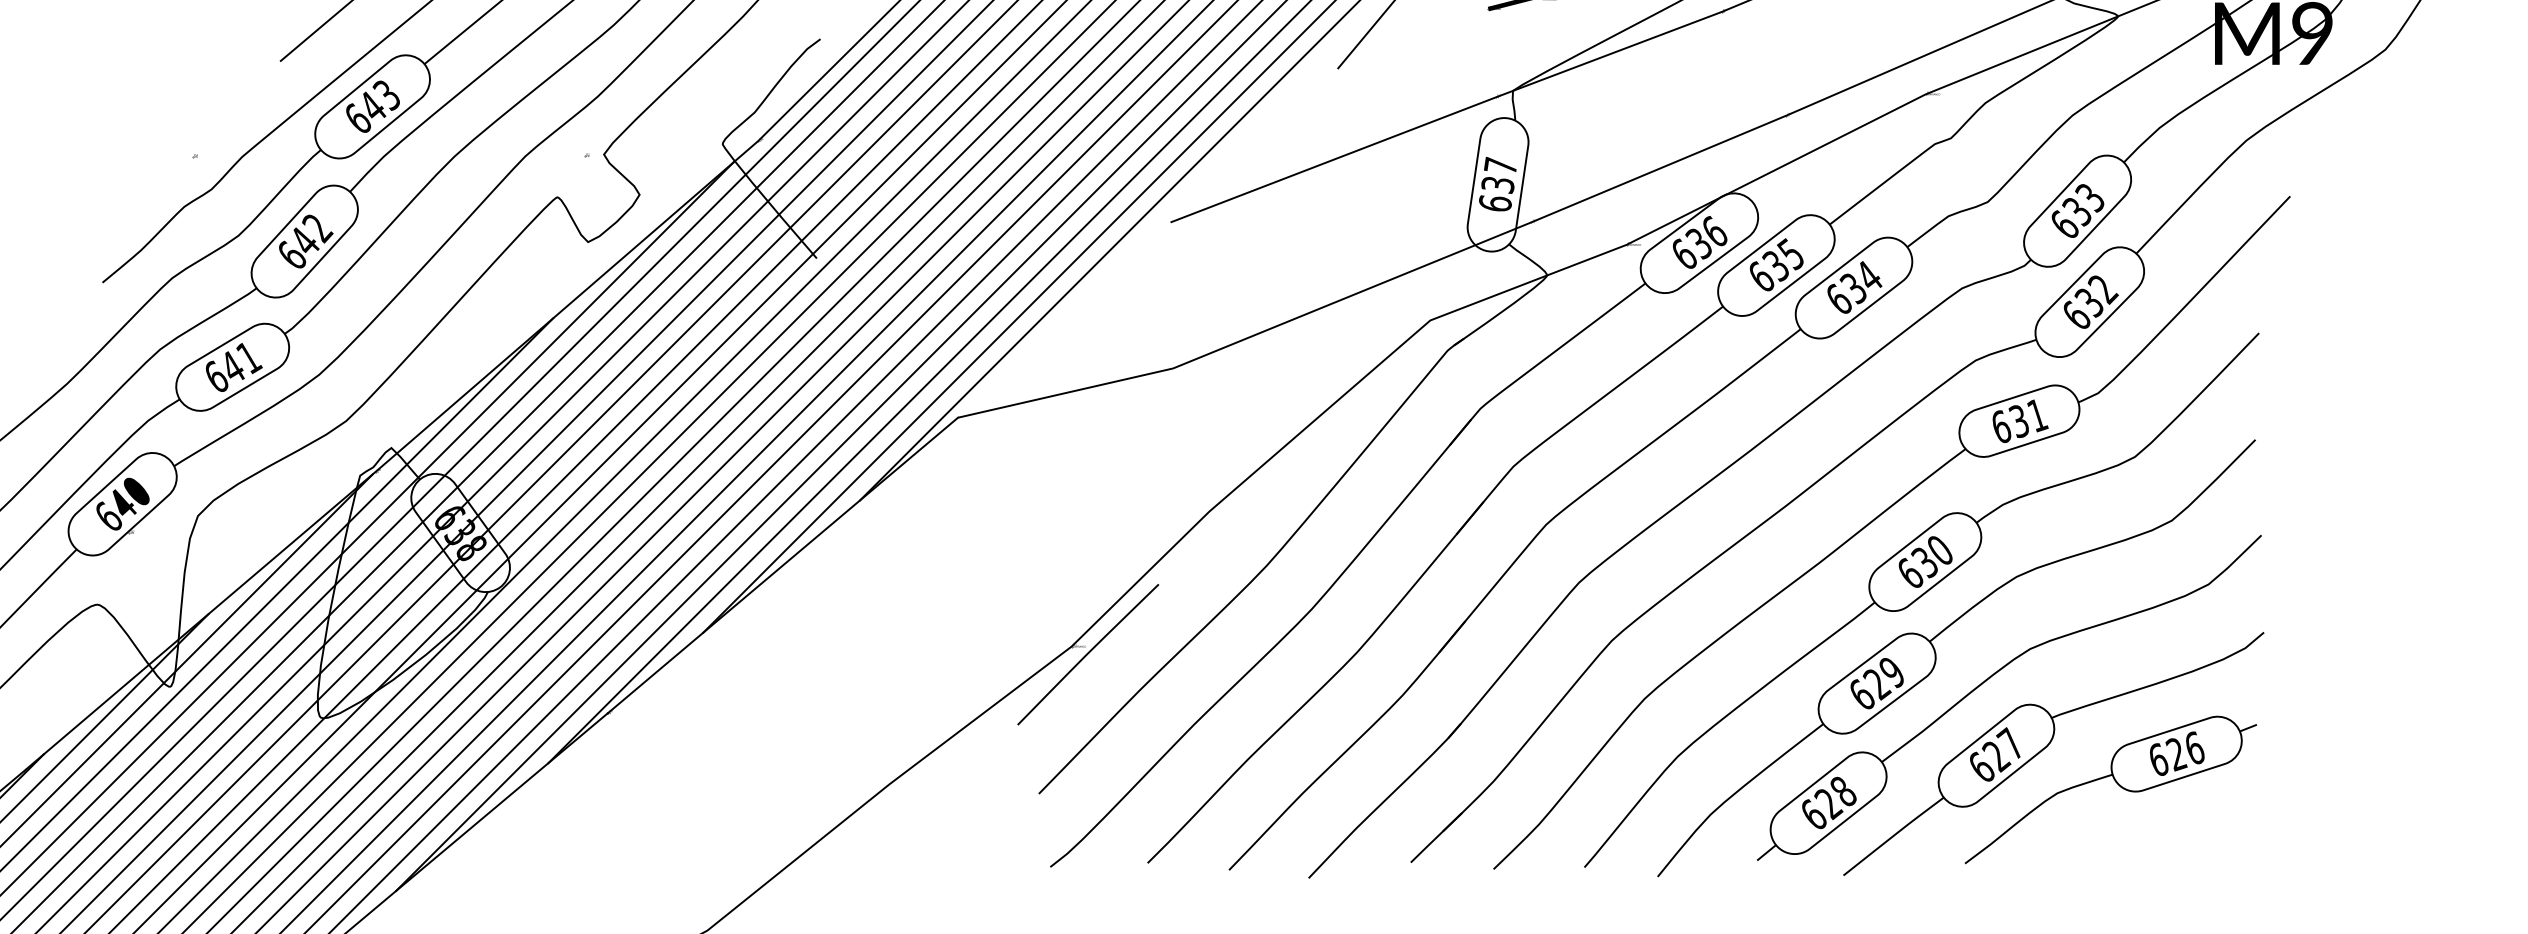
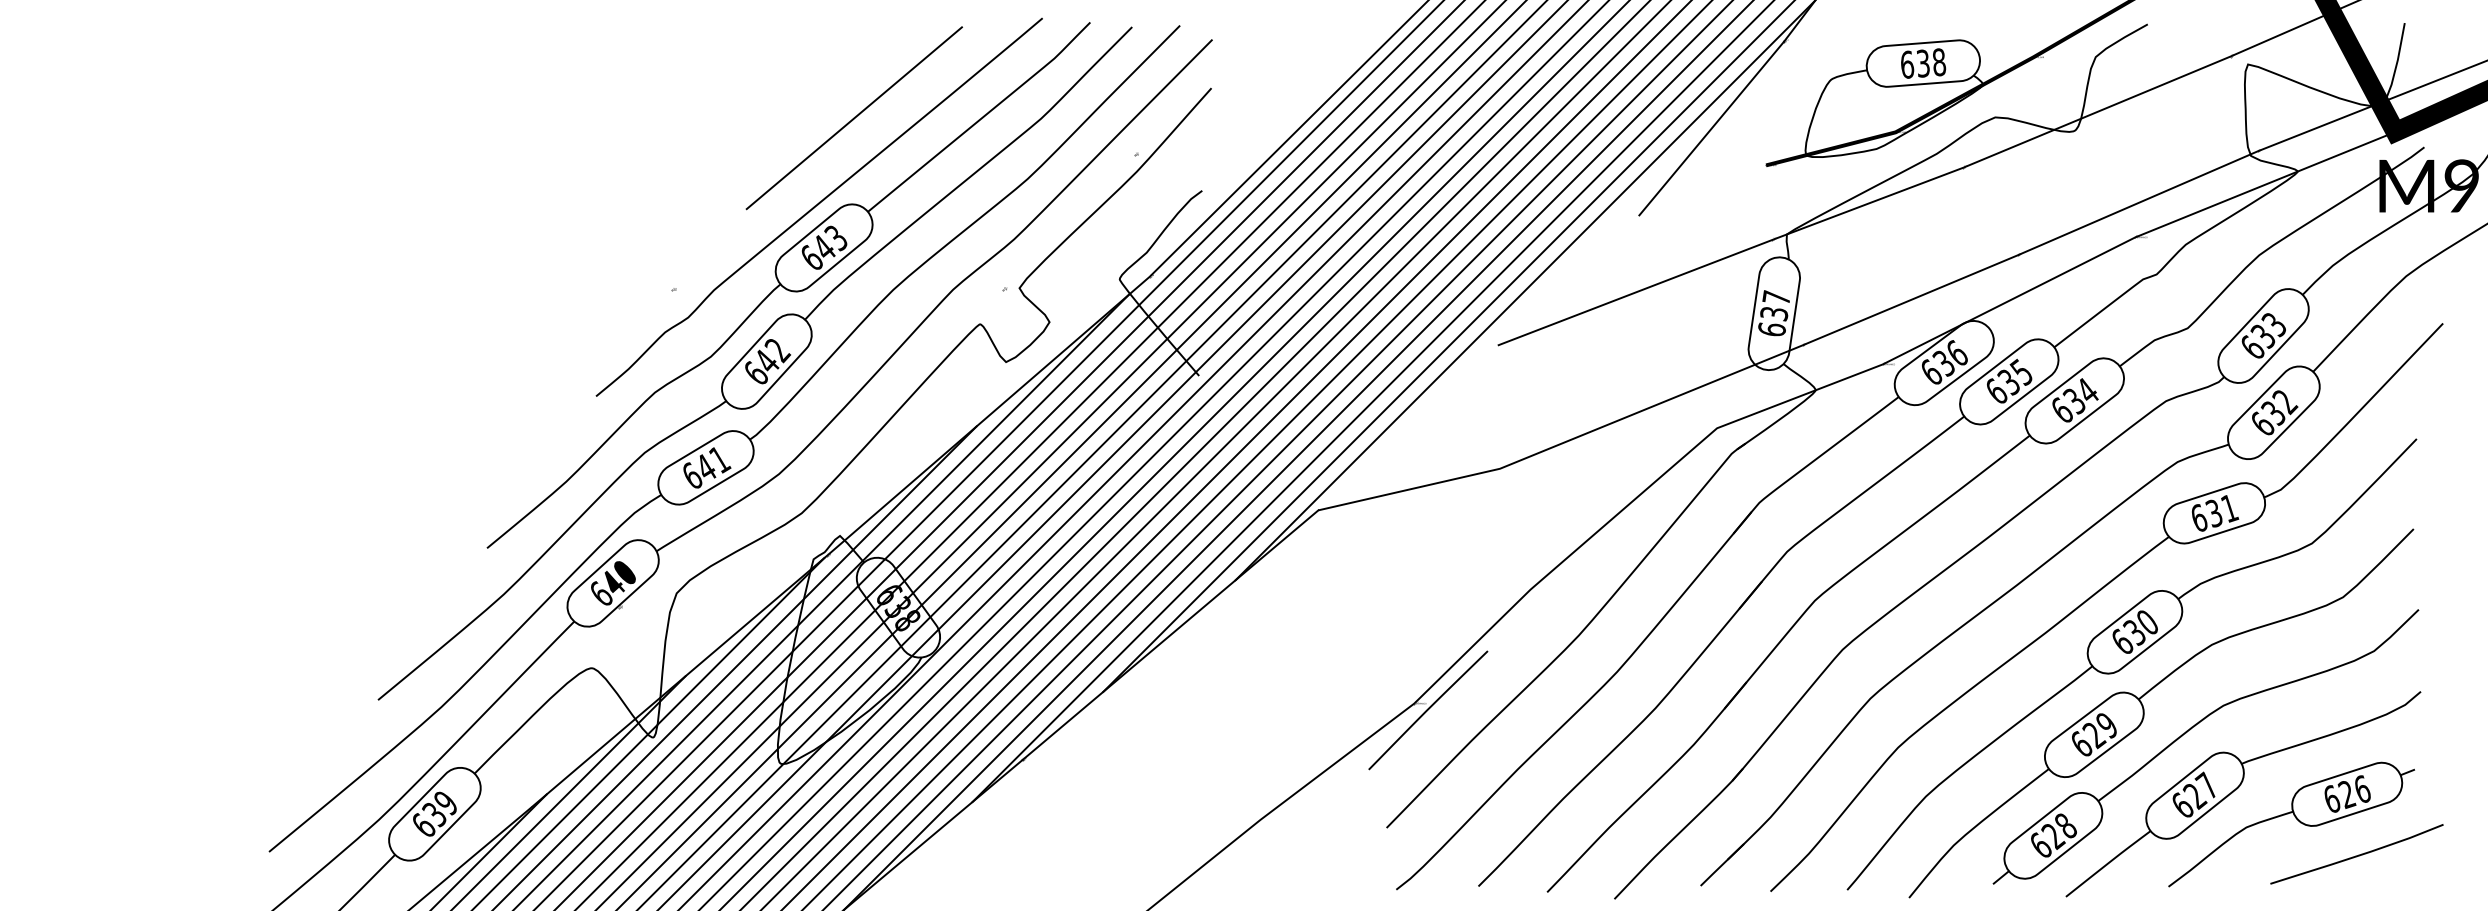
curve: (2187, 826) -> (2356, 855), added

